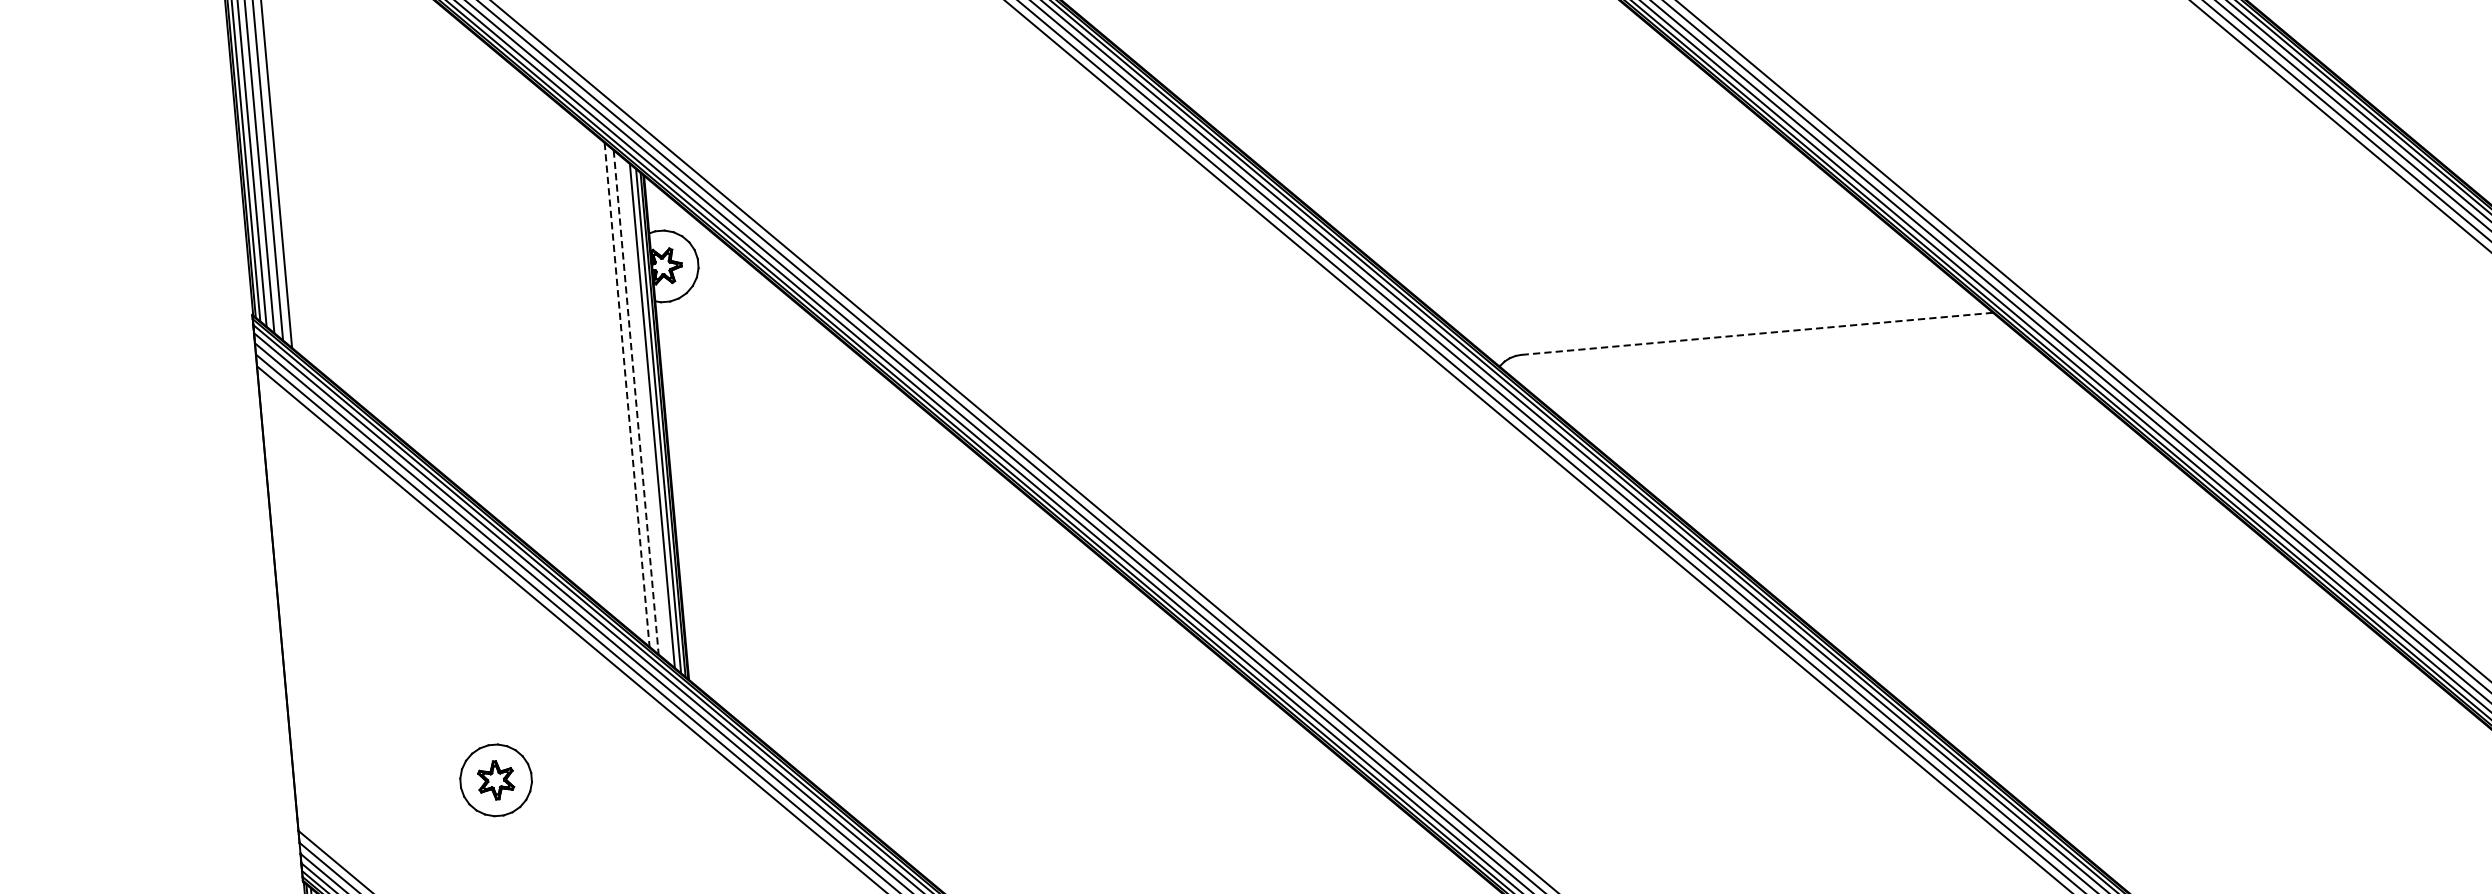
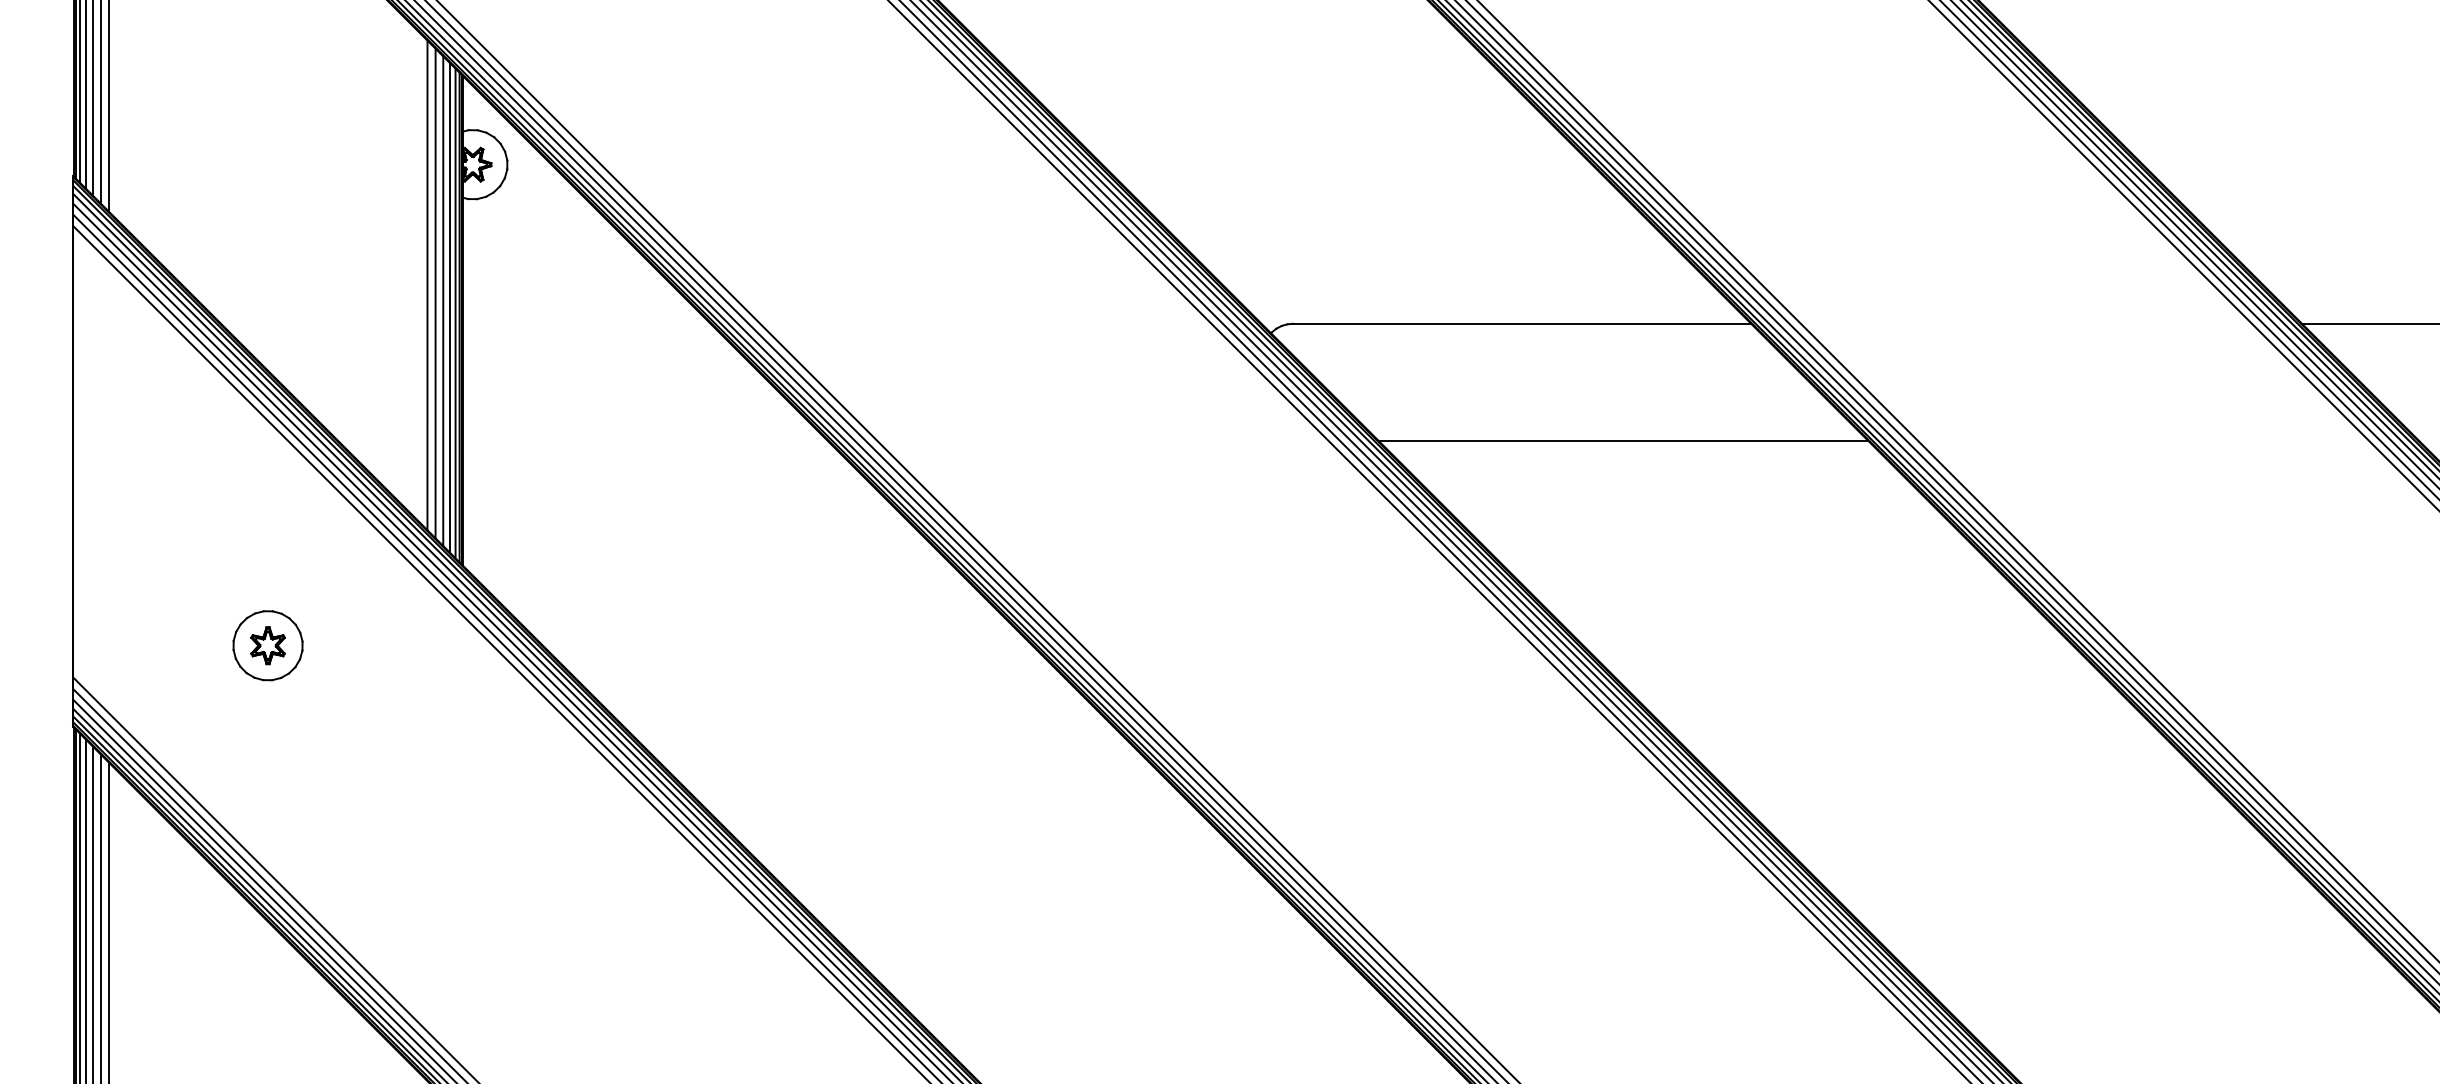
line: (1756, 333) -> (1521, 323), dashed -> solid
line: (627, 394) -> (427, 285), dashed -> solid
line: (636, 402) -> (435, 293), dashed -> solid
line: (645, 409) -> (443, 301), added
line: (1872, 444) -> (1623, 440), added

